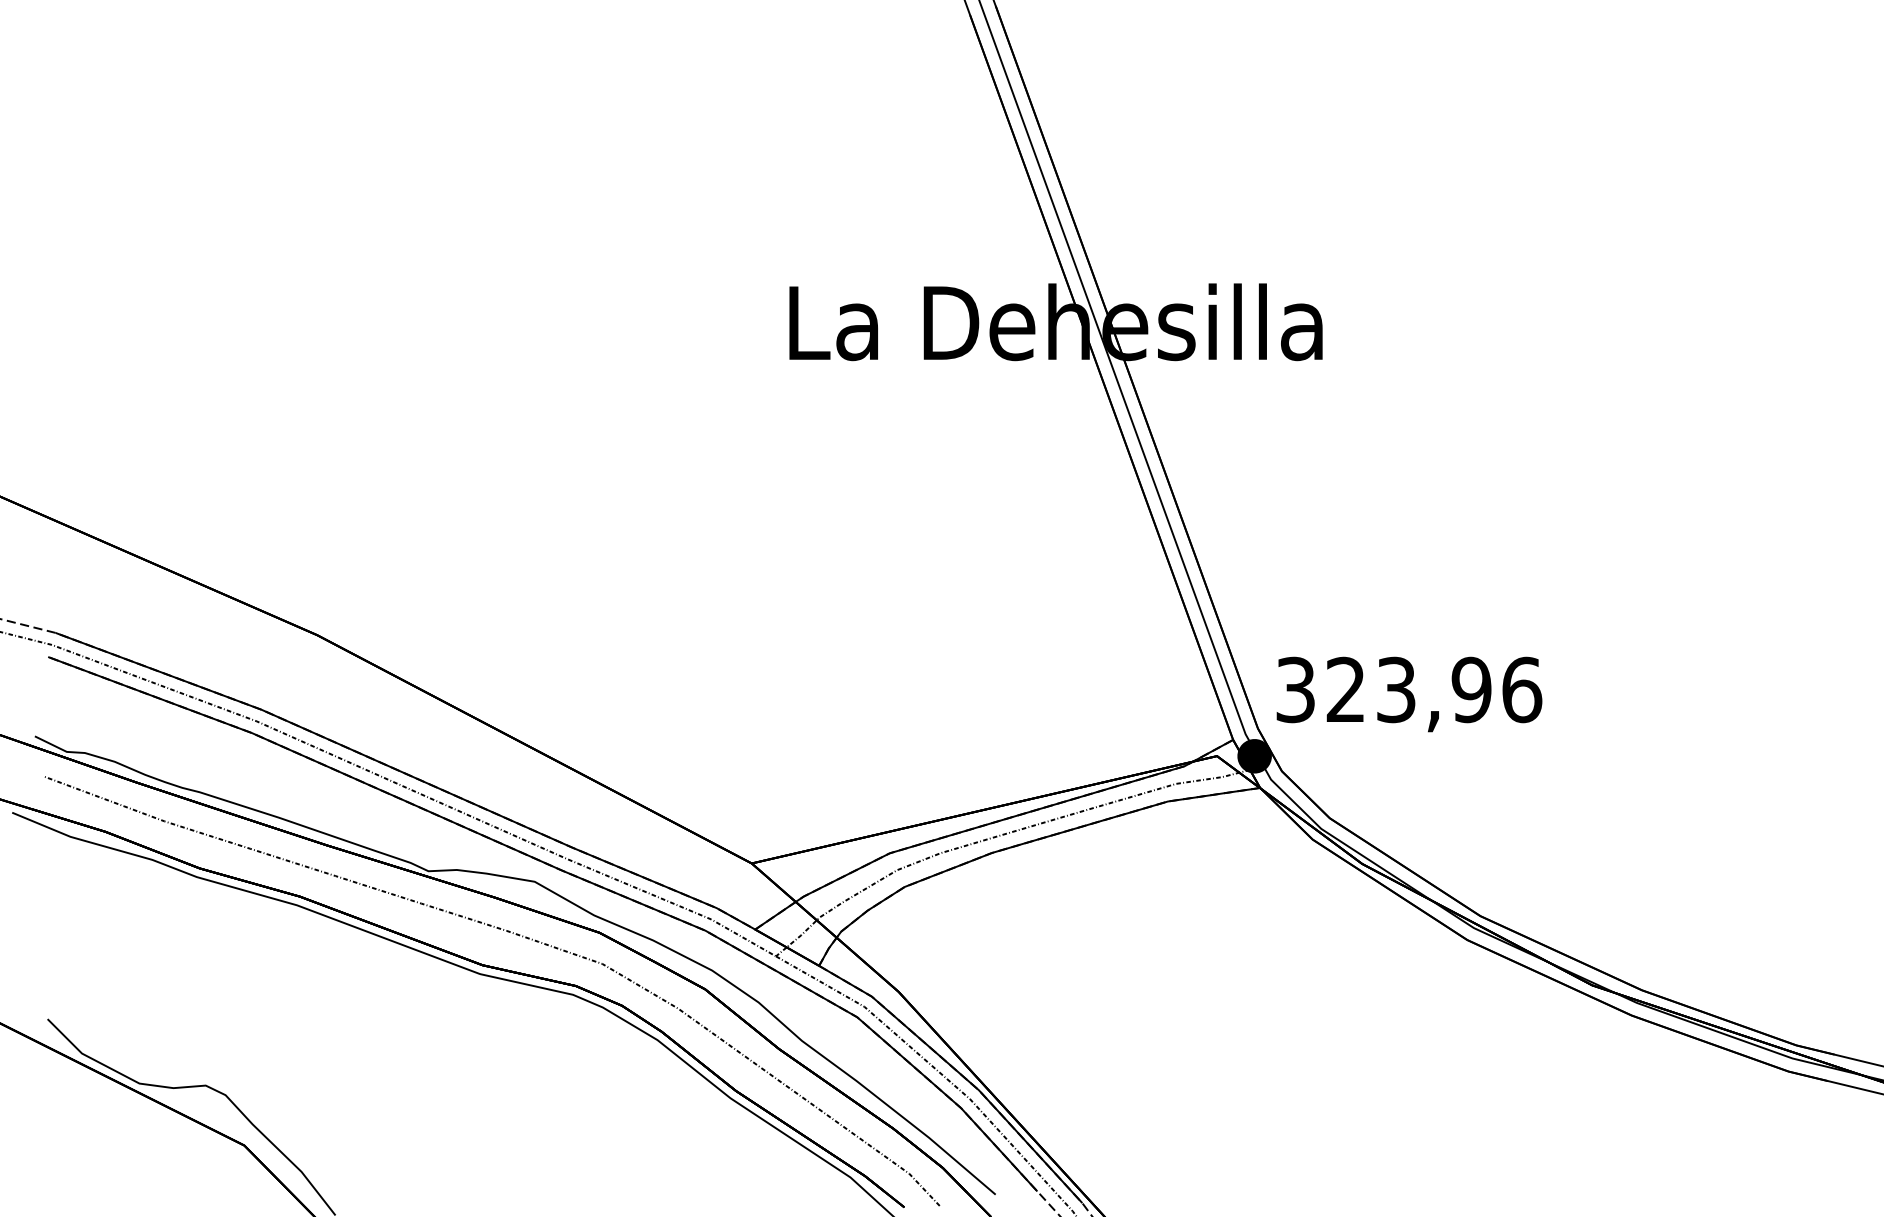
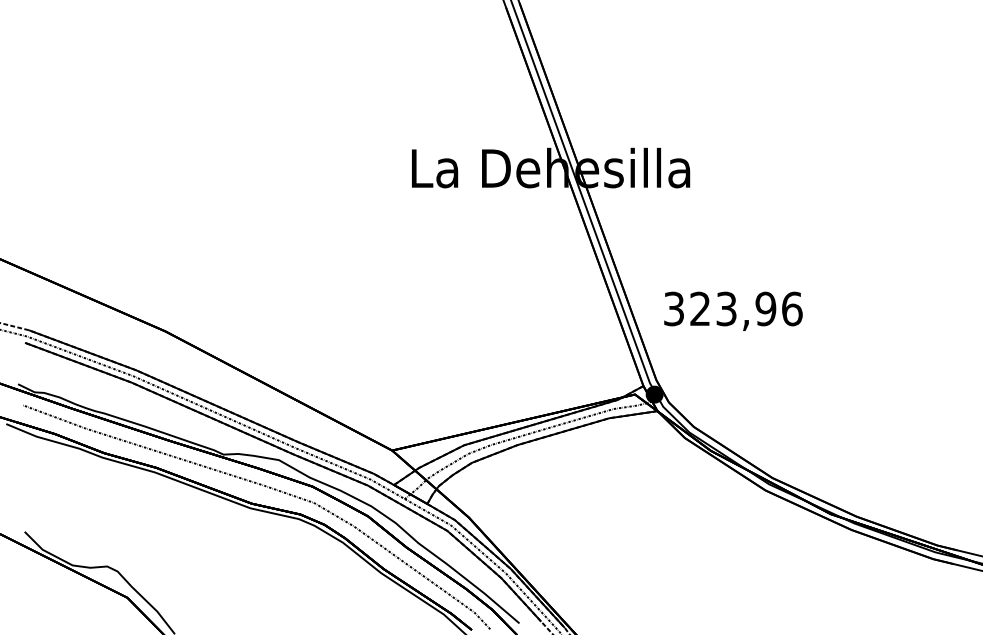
text: (1409, 692) -> (733, 310), moved

